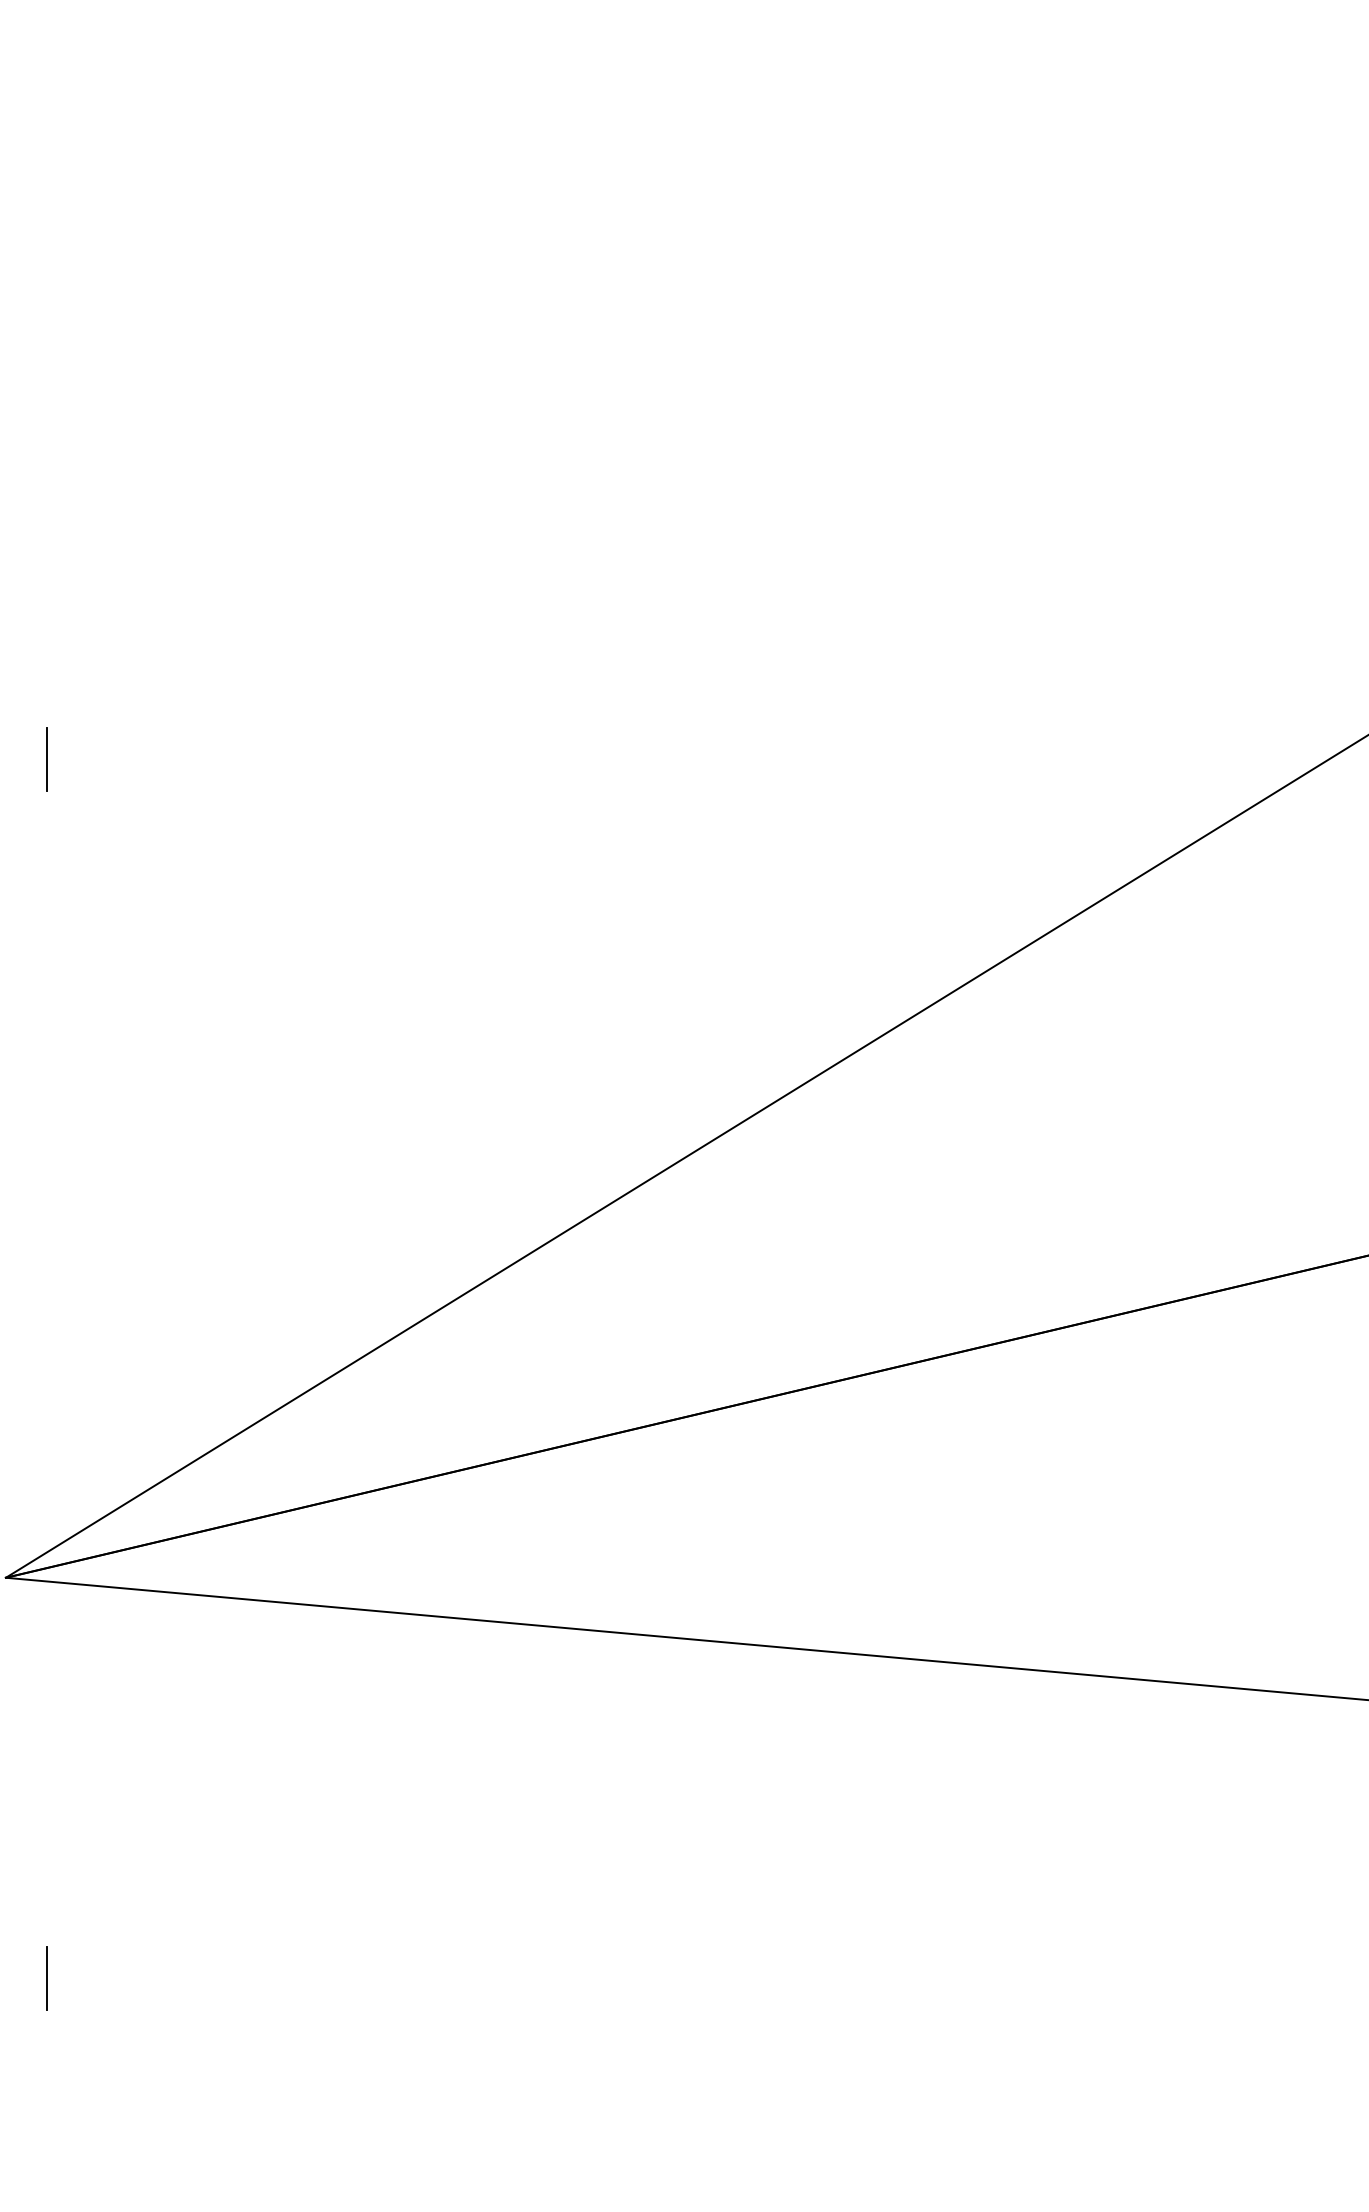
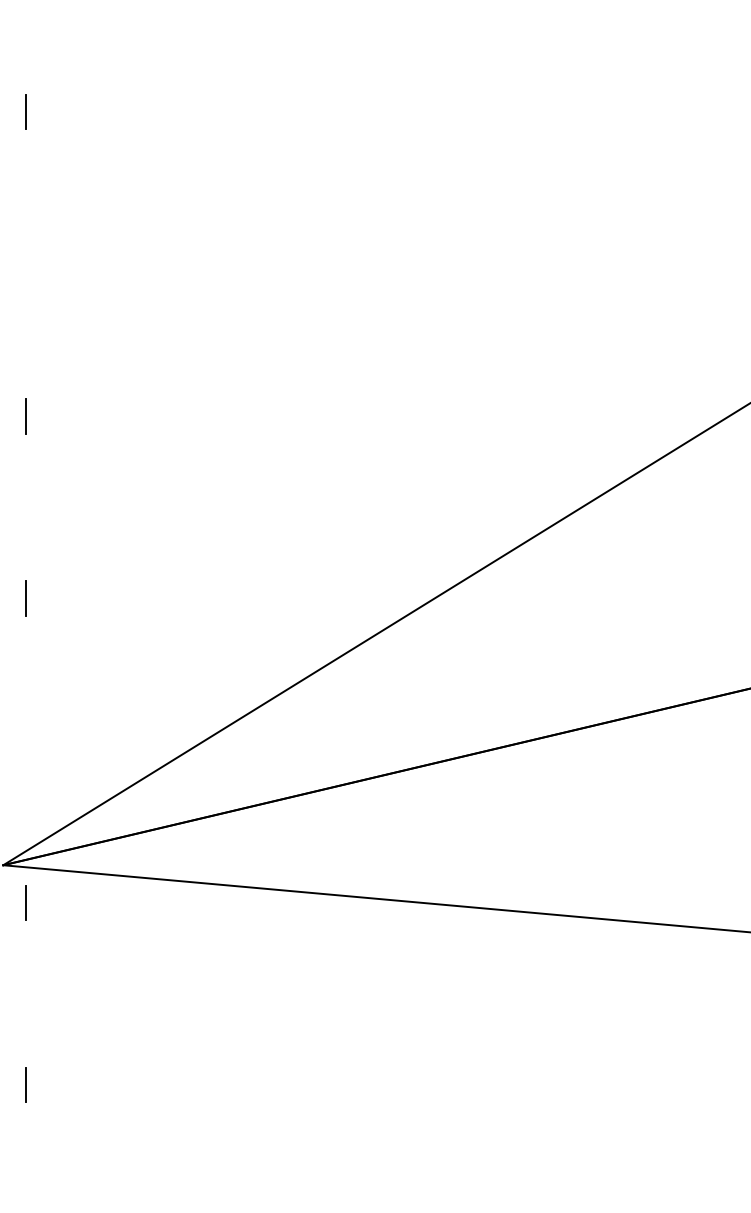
line: (46, 203) -> (25, 111), added
line: (46, 1091) -> (25, 598), added
line: (46, 1645) -> (25, 902), added

